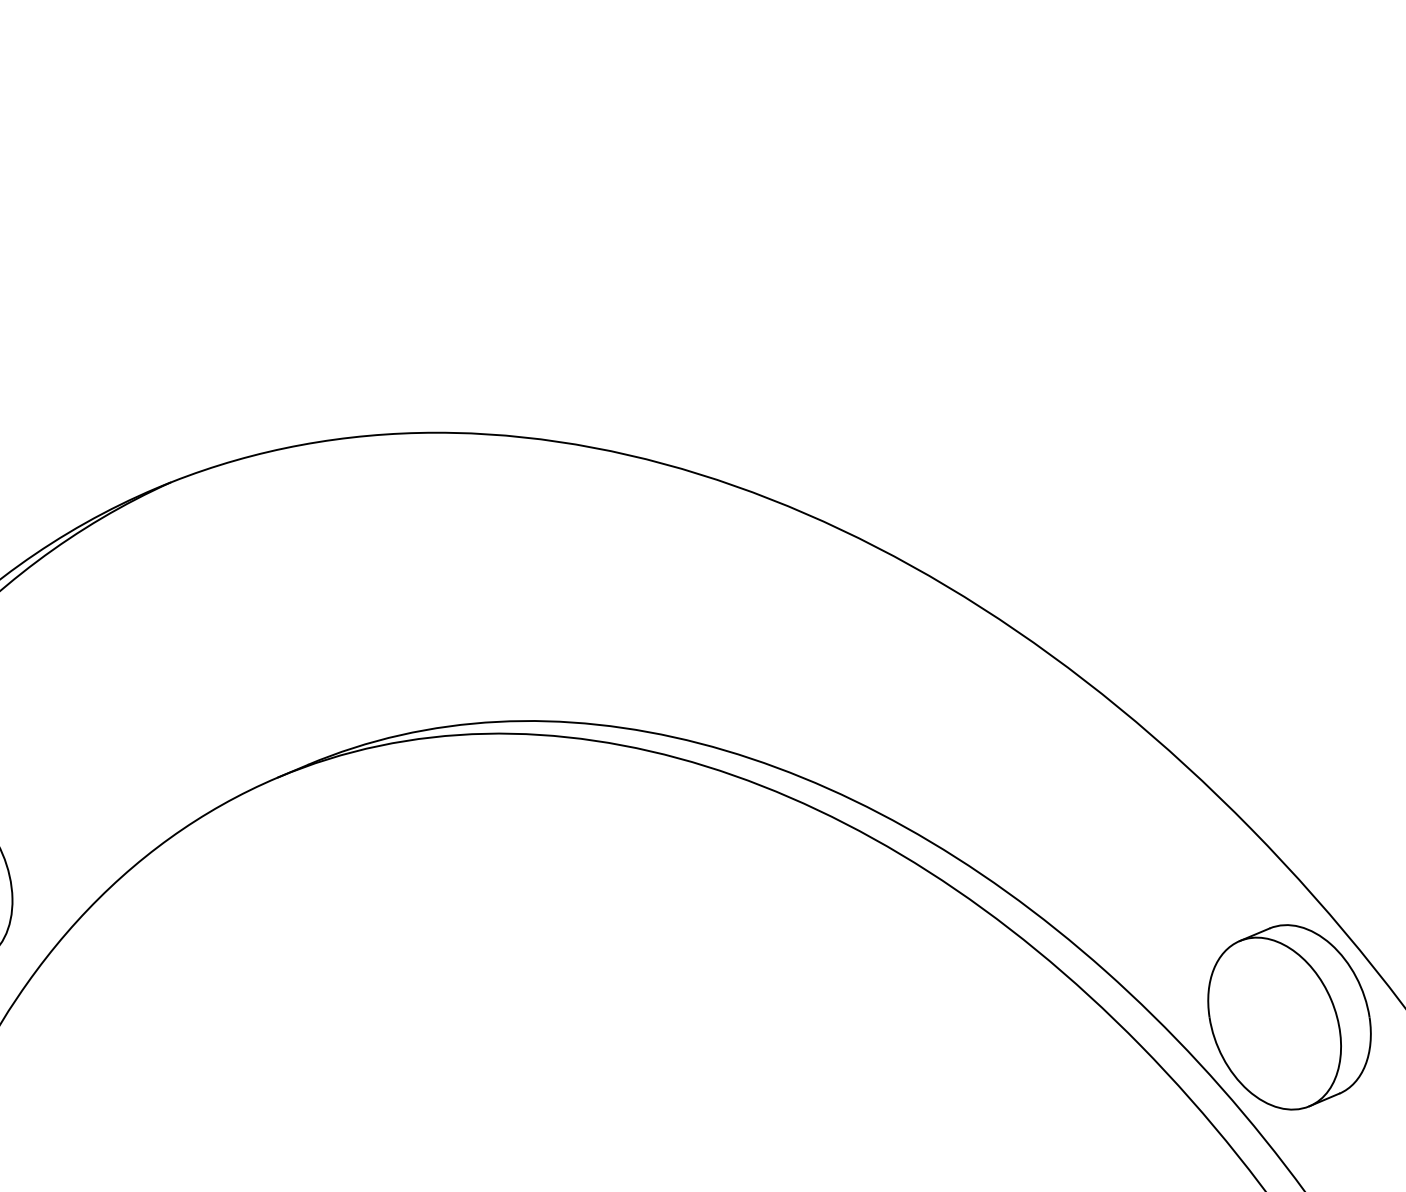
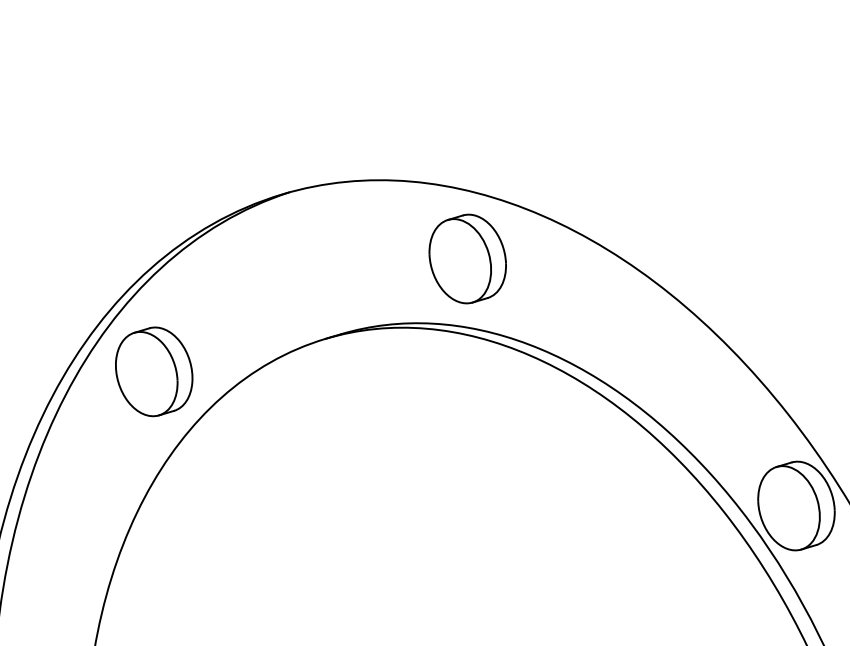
part: (553, 579) -> (467, 258), added

